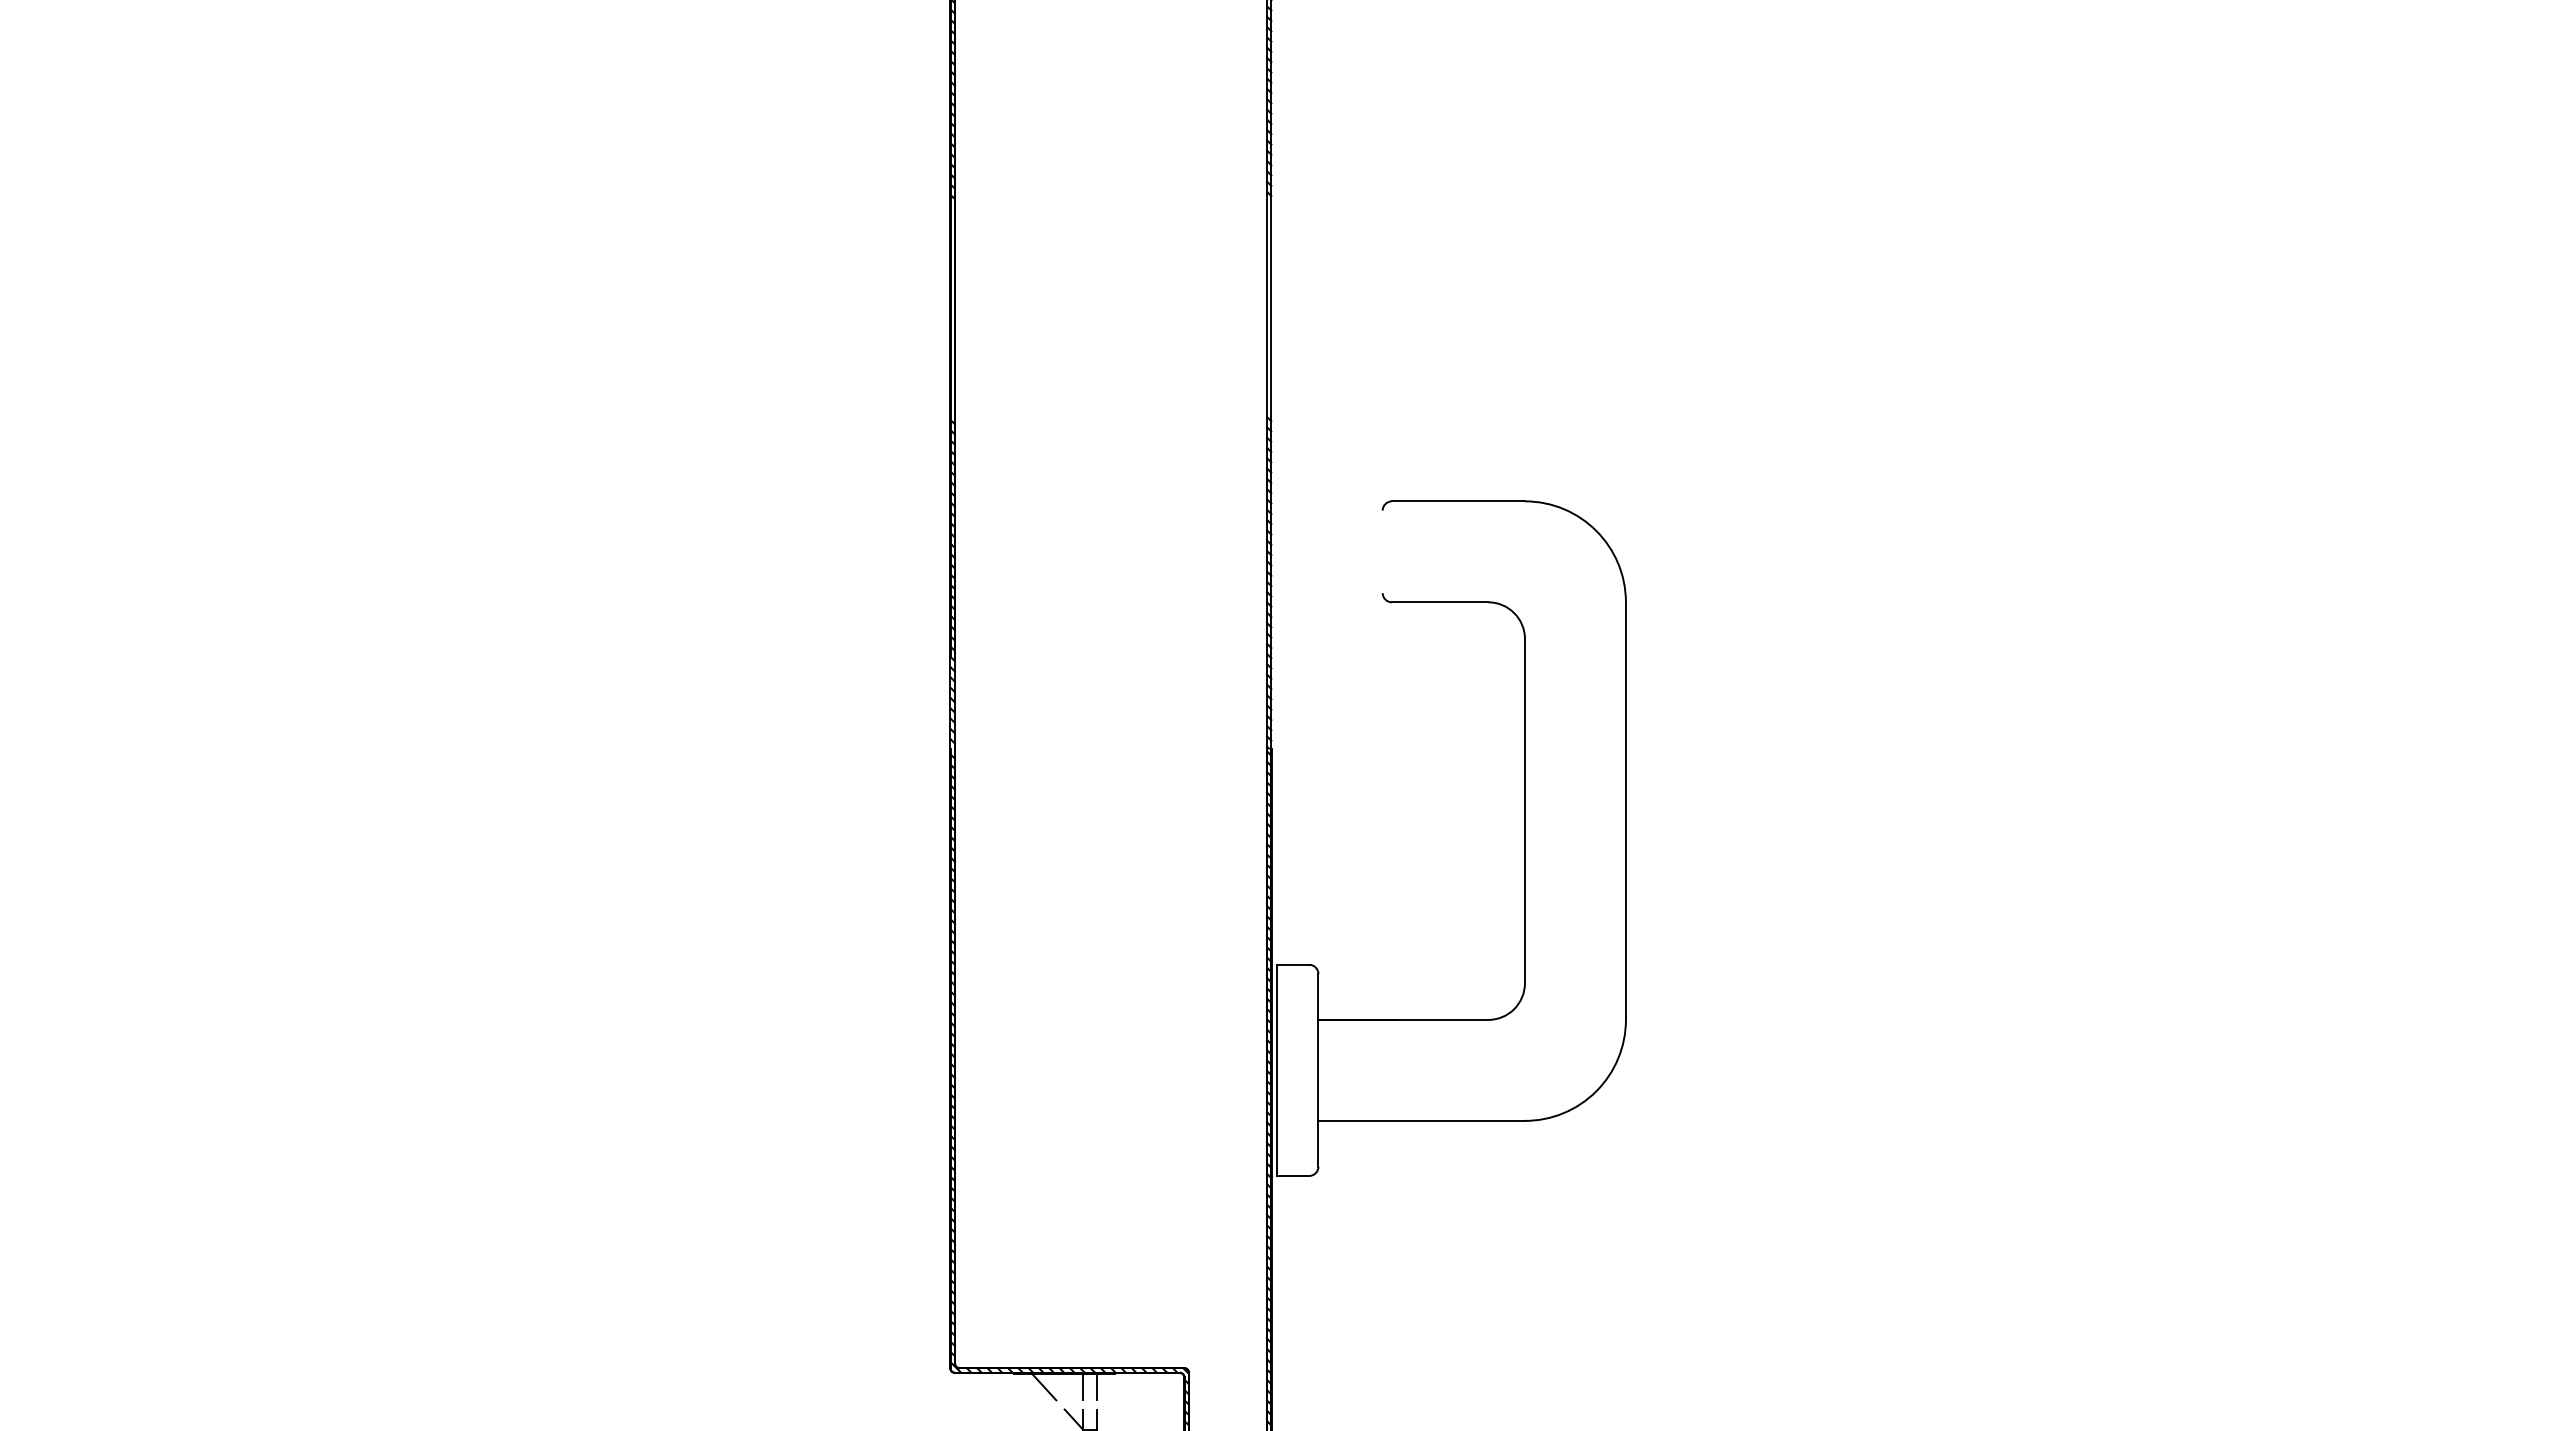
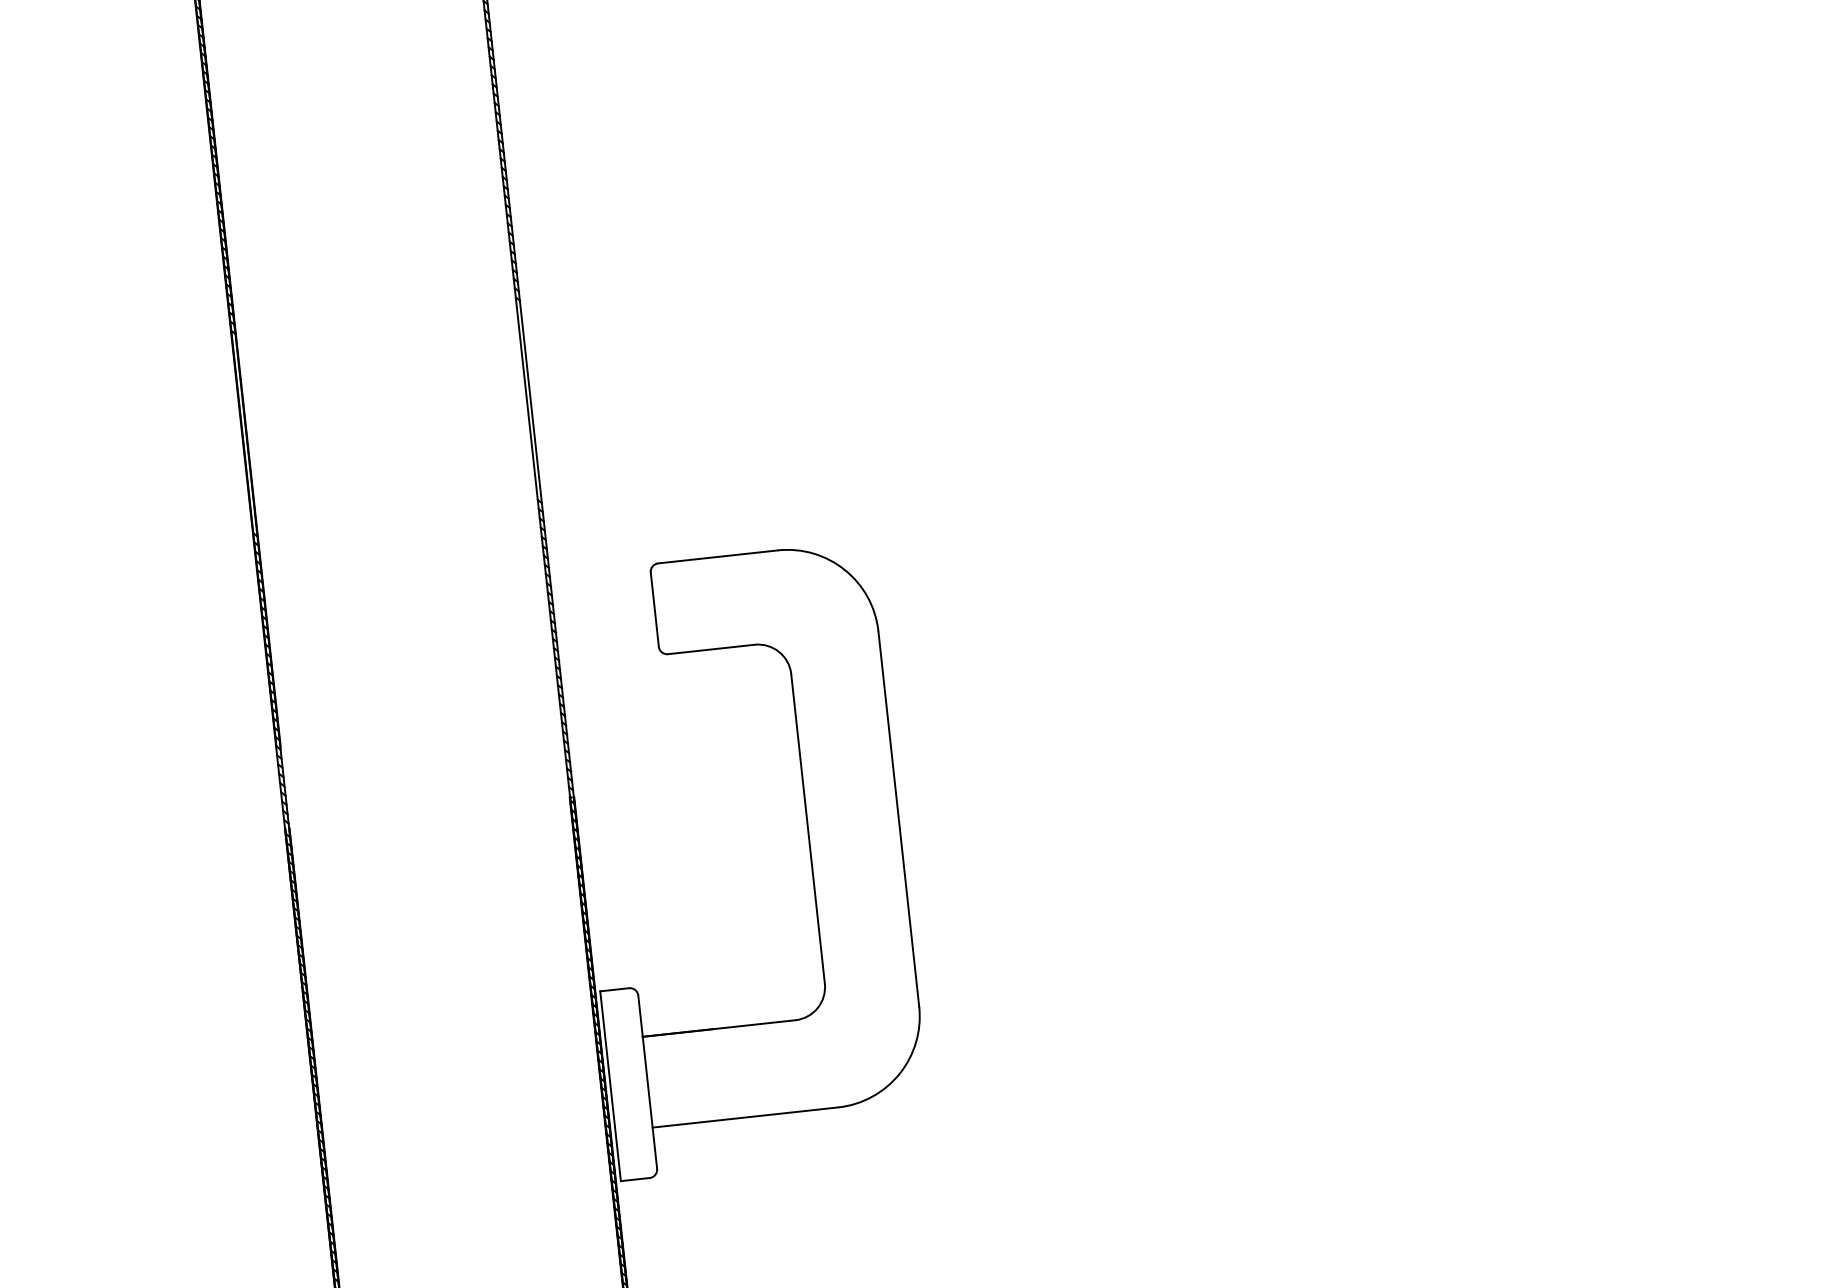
line: (1382, 551) -> (654, 609), added

